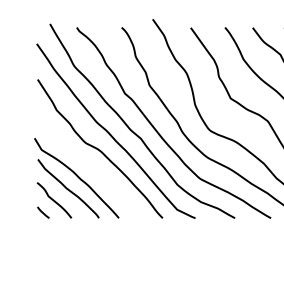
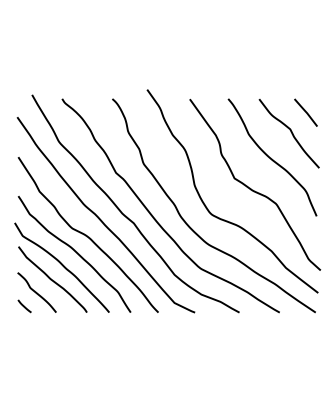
curve: (88, 164) -> (75, 252), added

